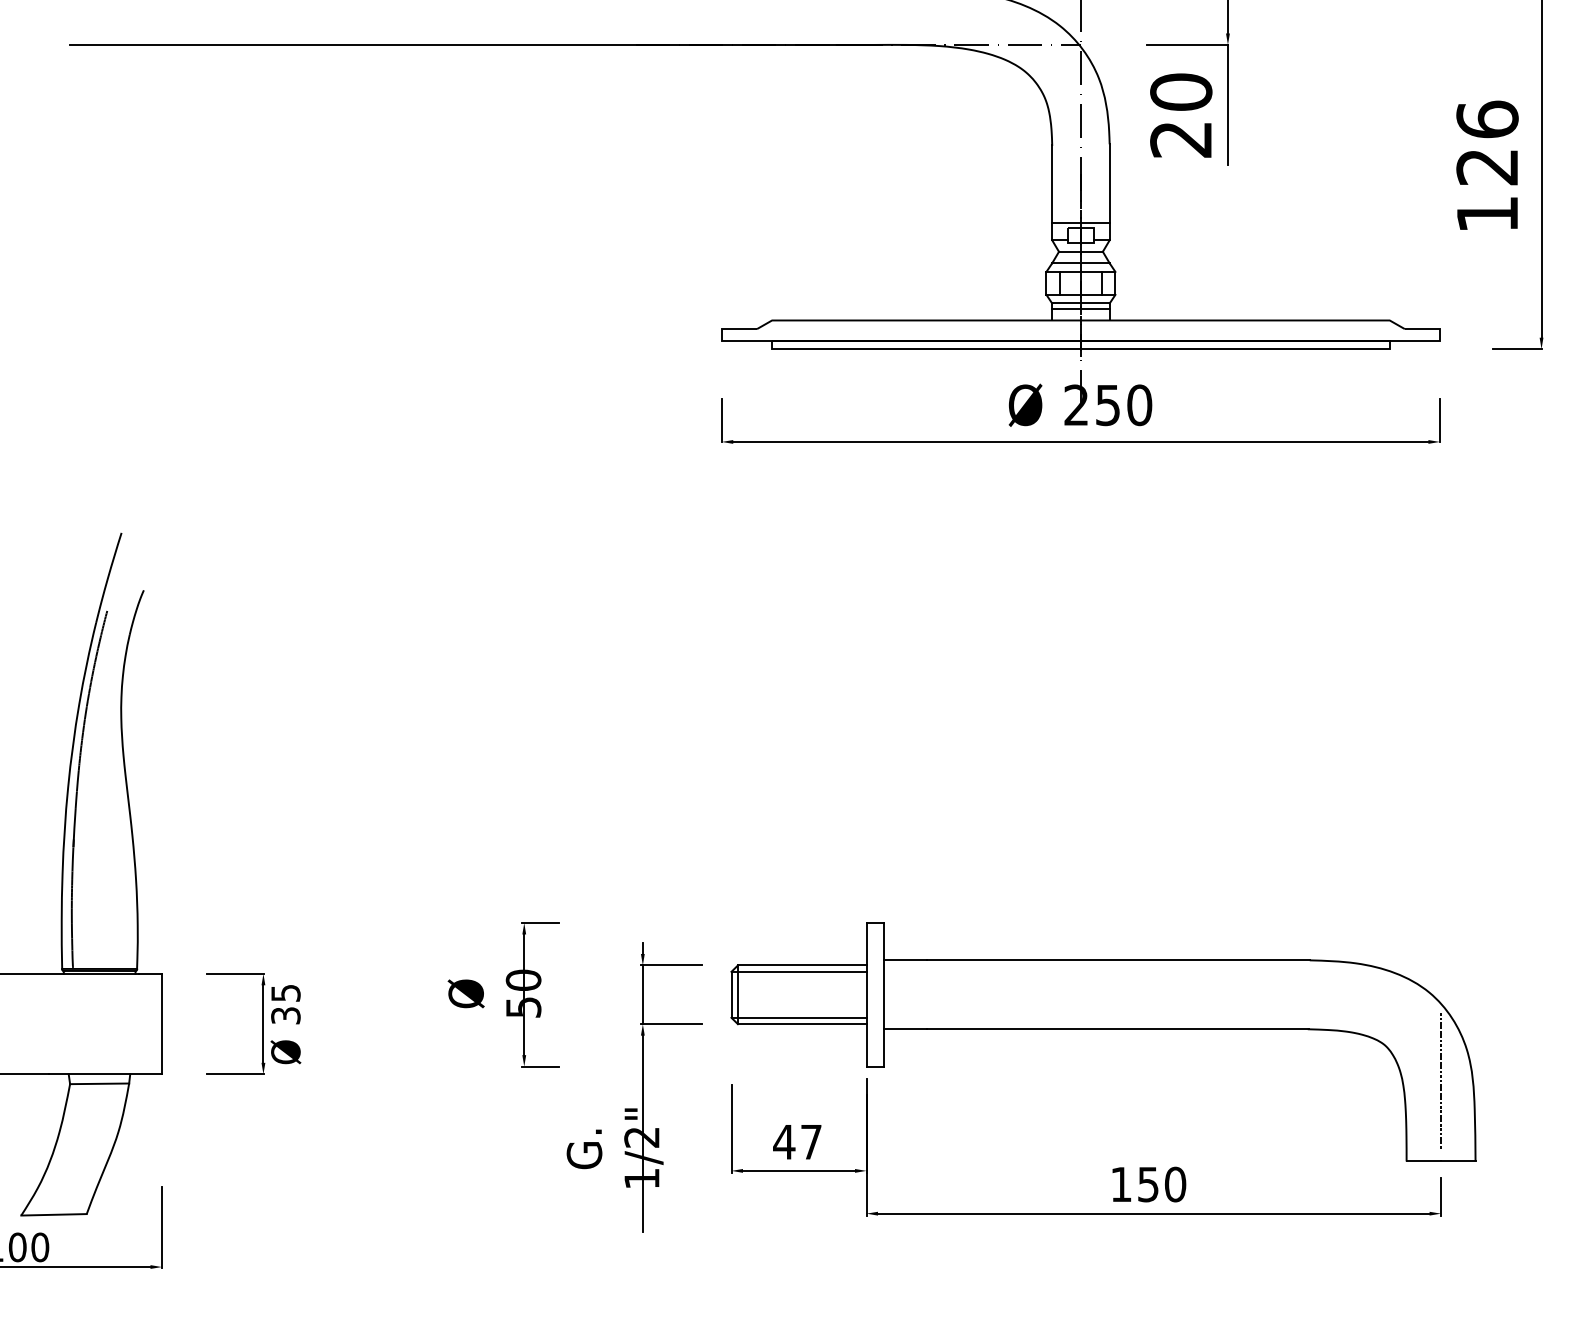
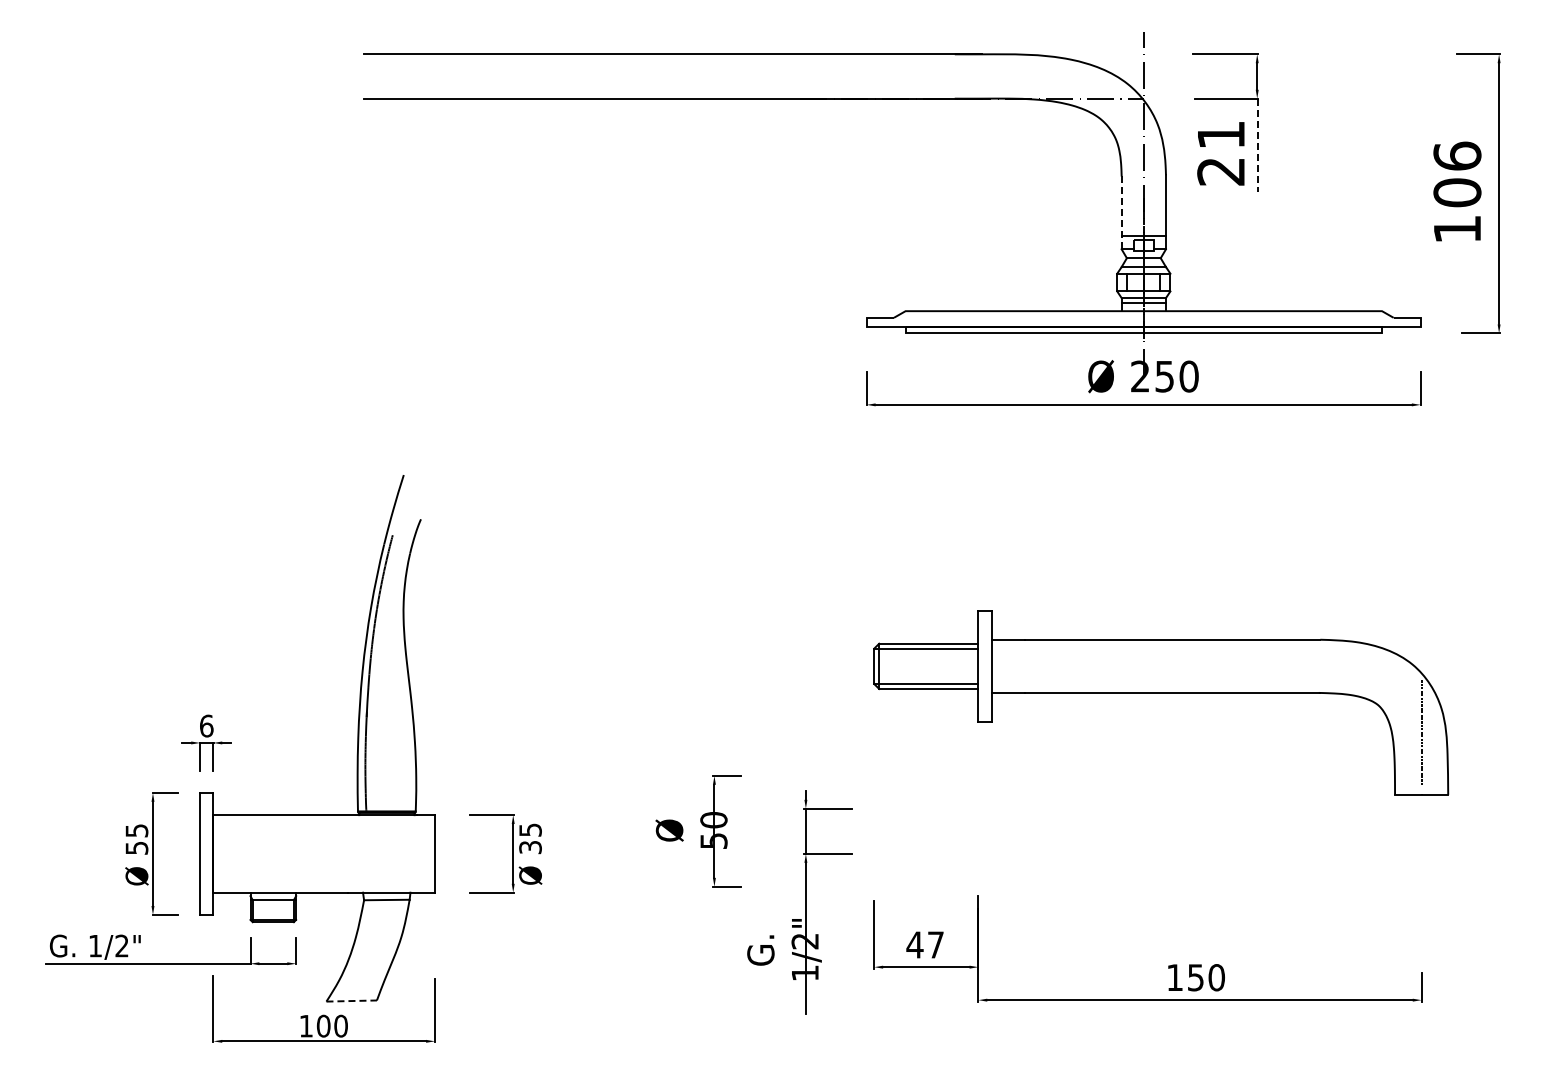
text: (1181, 91) -> (1221, 134), 20 -> 21
line: (1228, 105) -> (1257, 145), solid -> dashed
text: (1487, 166) -> (1457, 192), 126 -> 106
line: (1052, 192) -> (1121, 212), solid -> dashed
part: (1103, 1030) -> (1161, 693), moved
line: (55, 1215) -> (352, 1001), solid -> dashed

